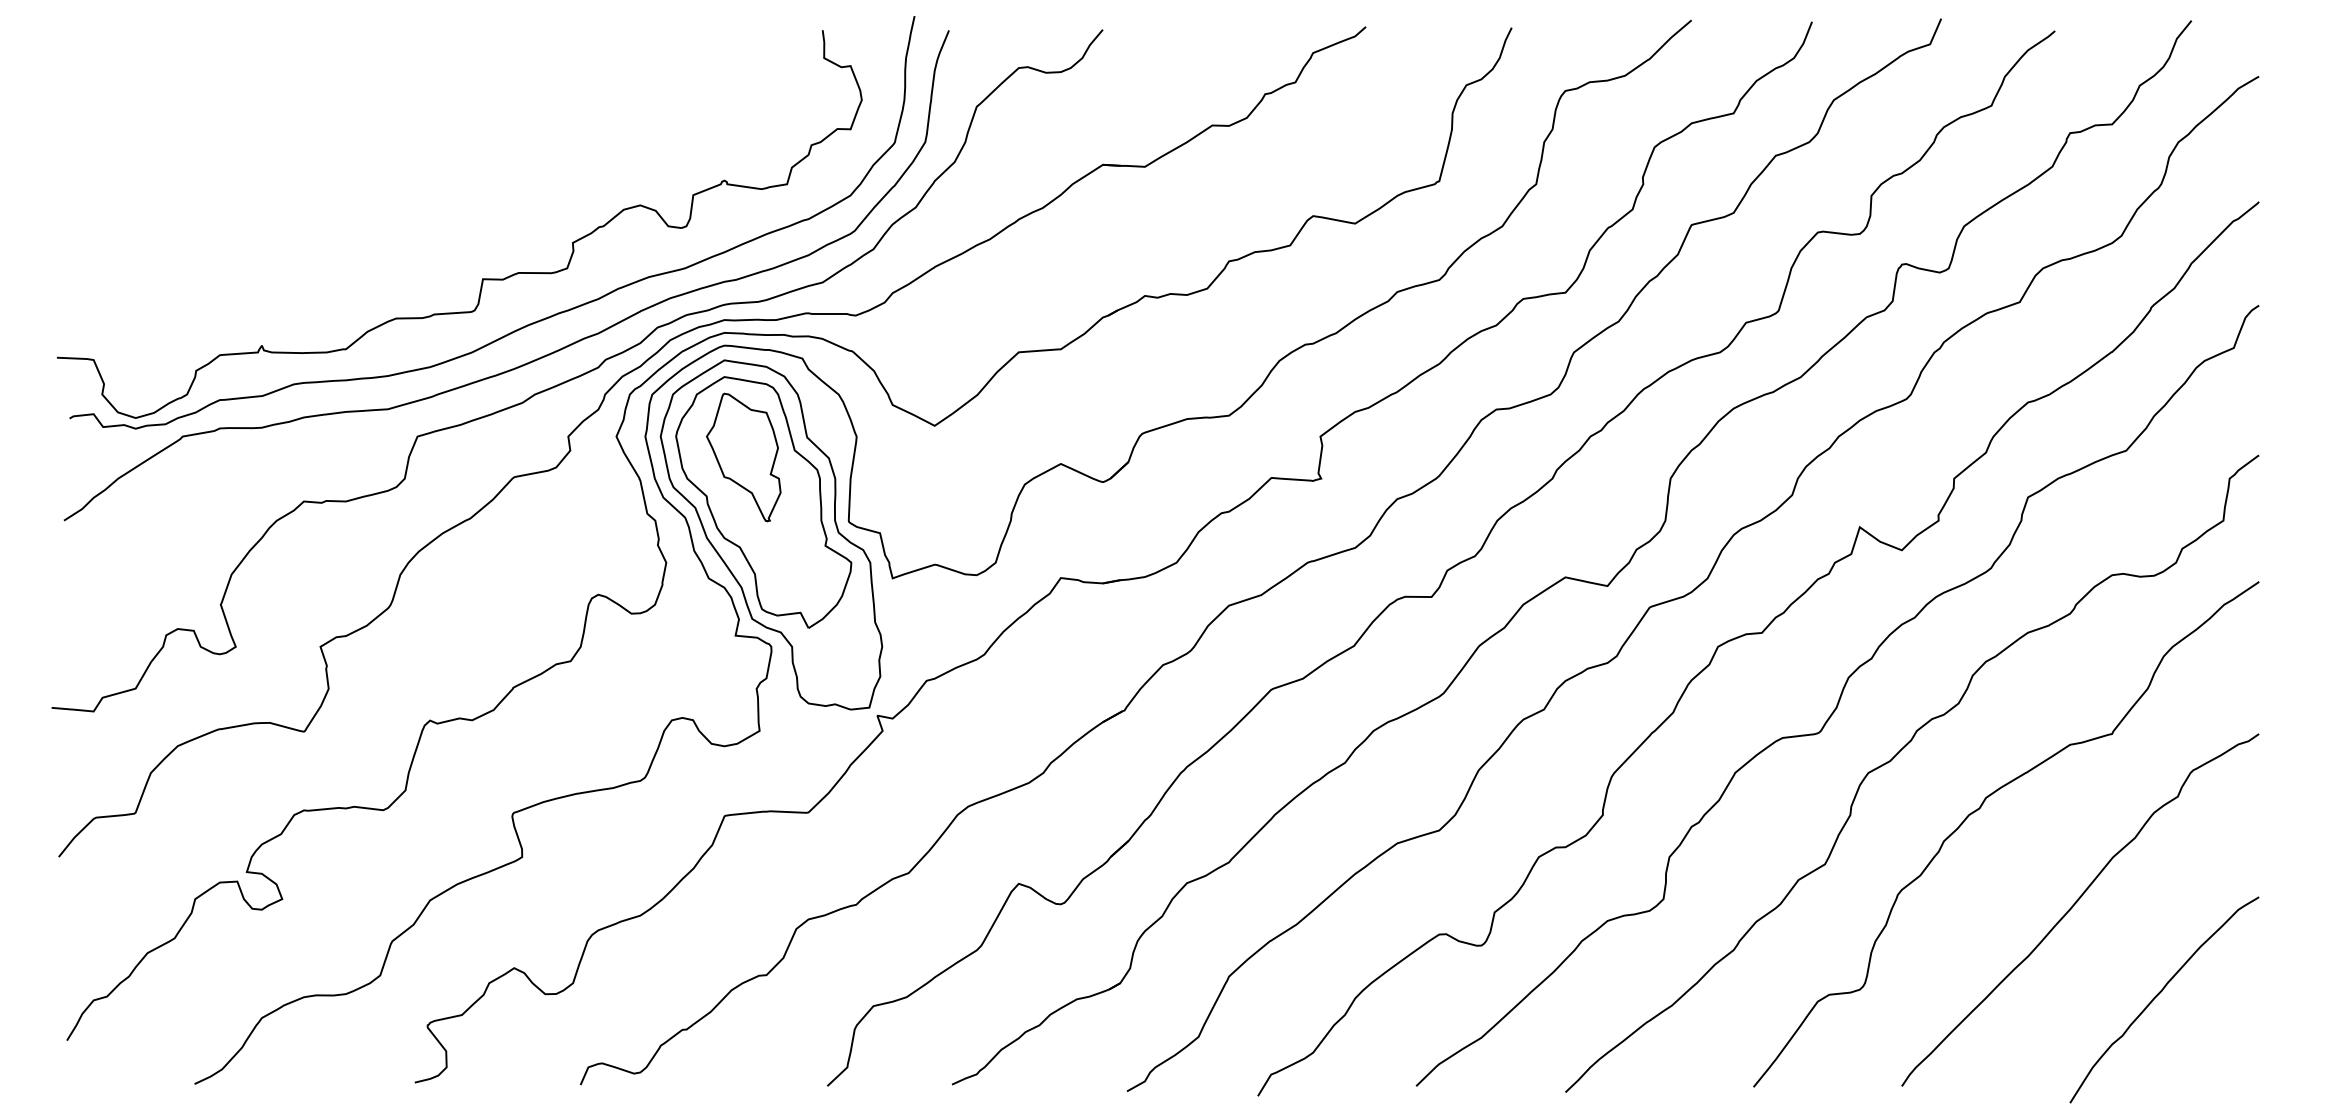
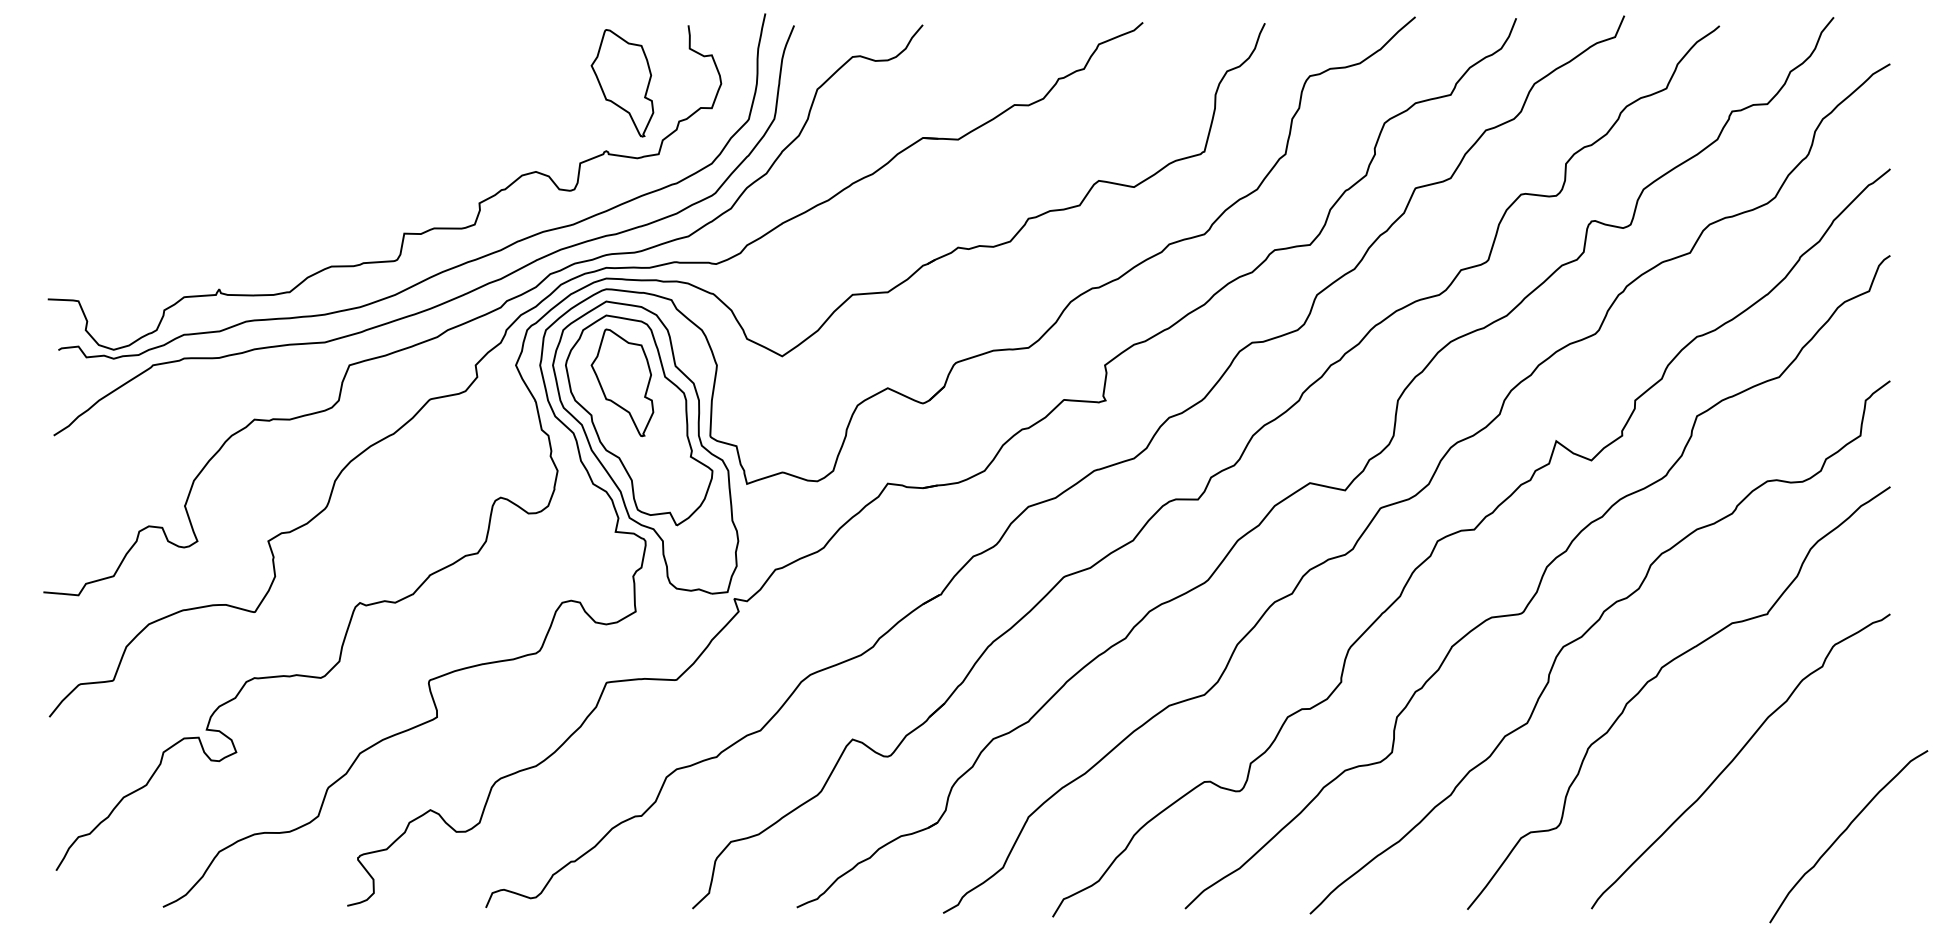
part: (743, 99) -> (622, 83), added
curve: (2159, 994) -> (1844, 832), moved

